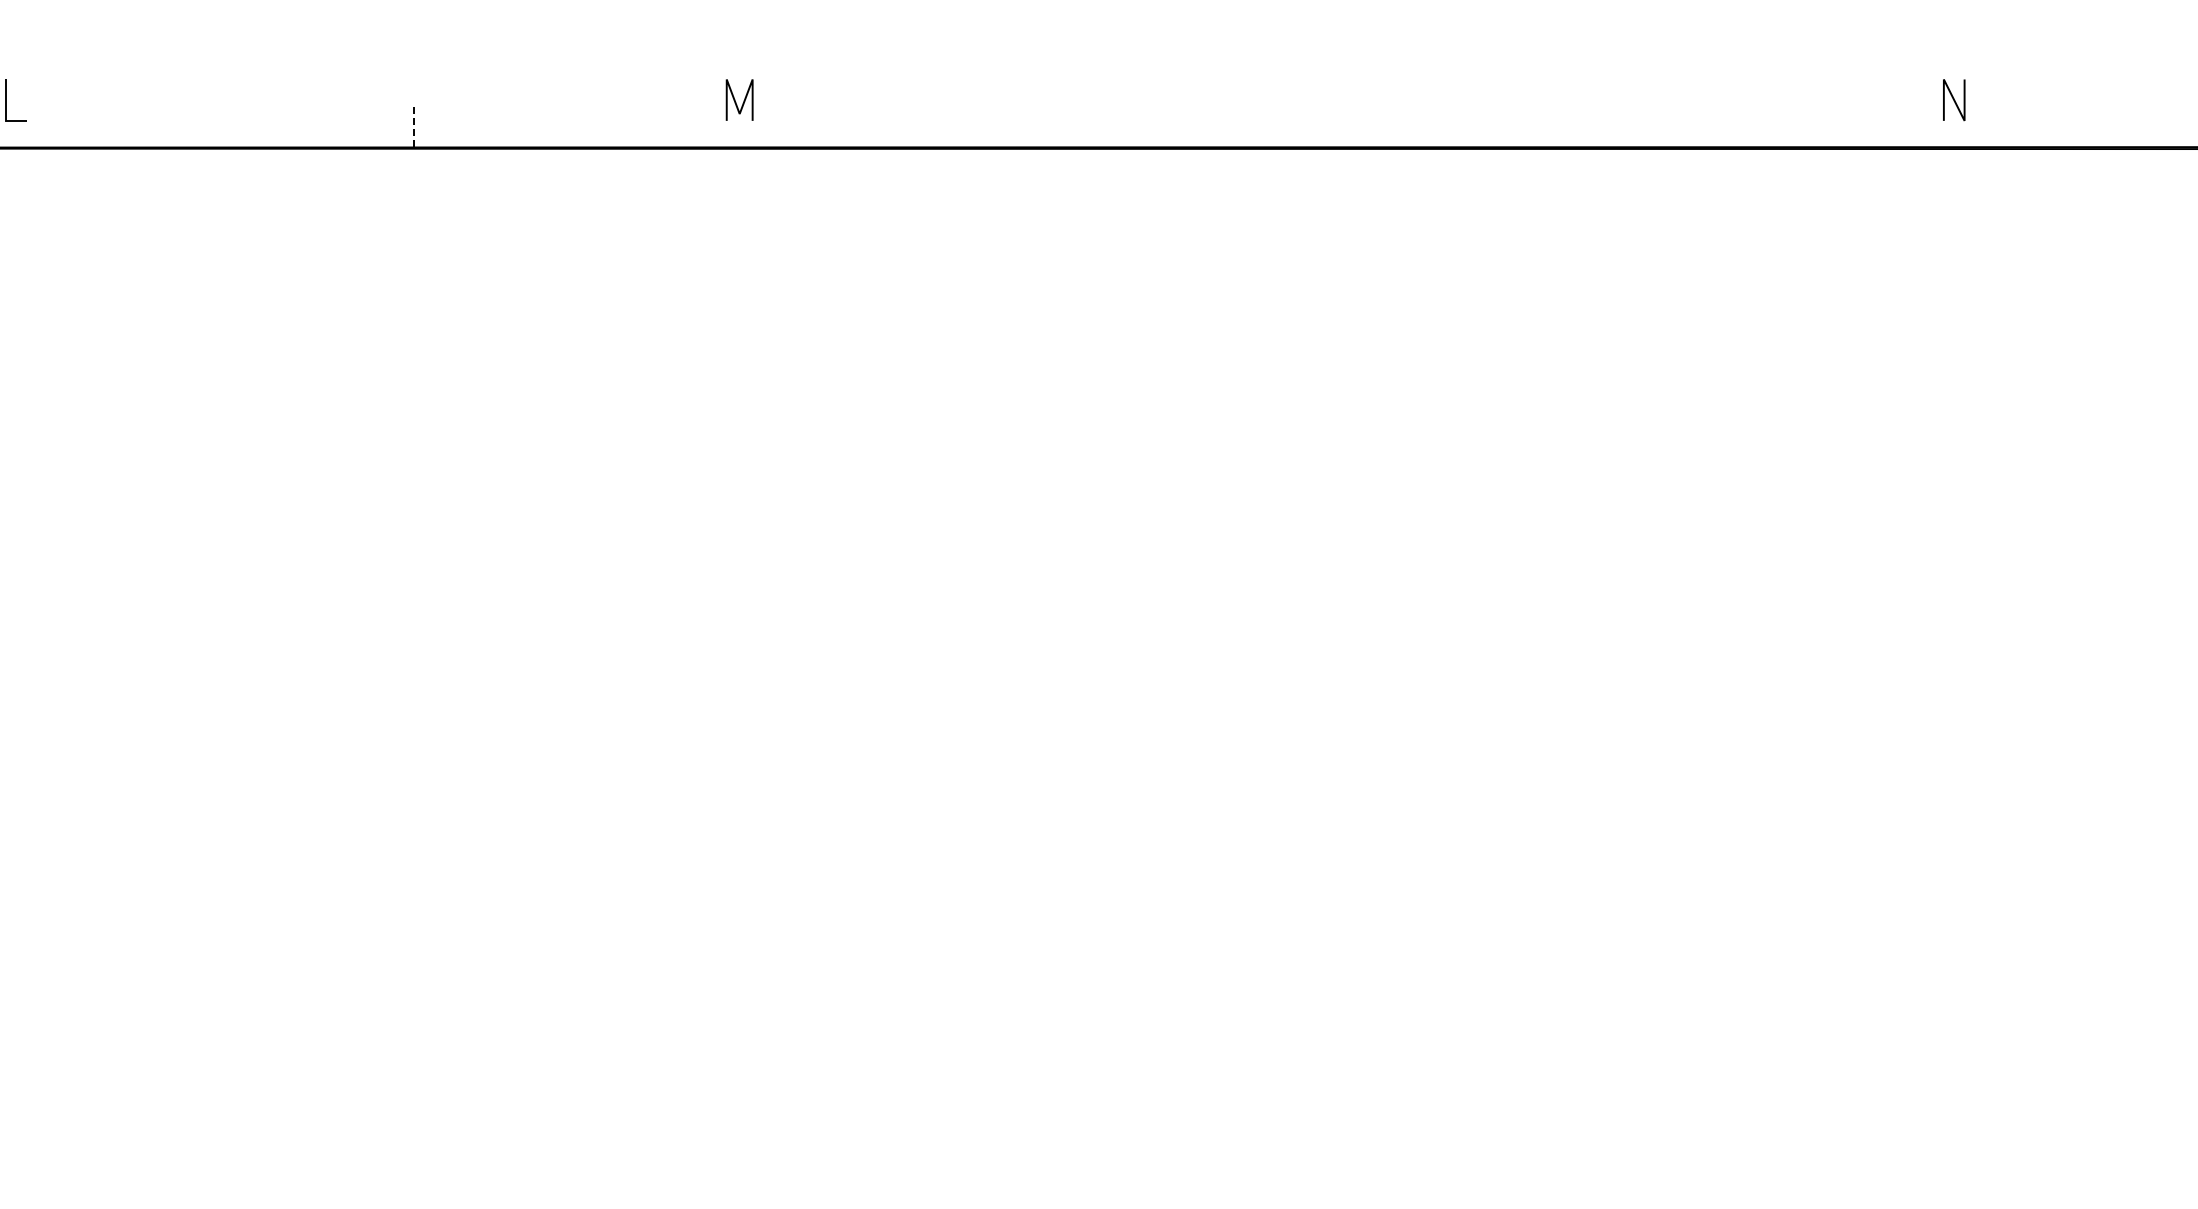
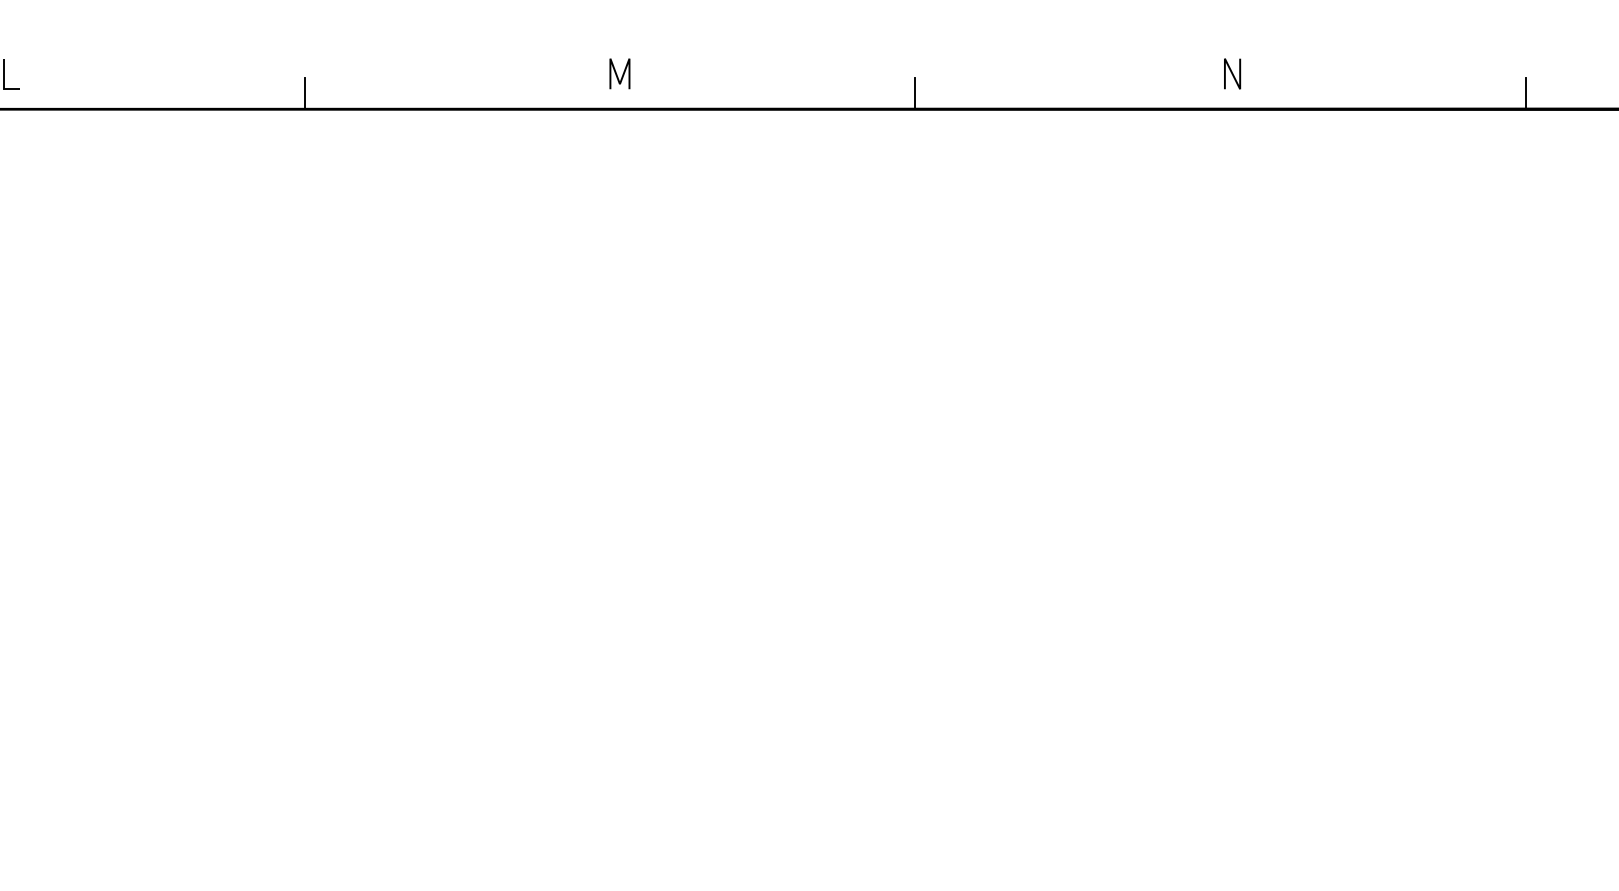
line: (735, 99) -> (616, 73), moved
line: (1954, 100) -> (1232, 74), moved
line: (414, 125) -> (305, 92), dashed -> solid
line: (1242, 125) -> (915, 92), added
line: (2071, 125) -> (1525, 92), added

